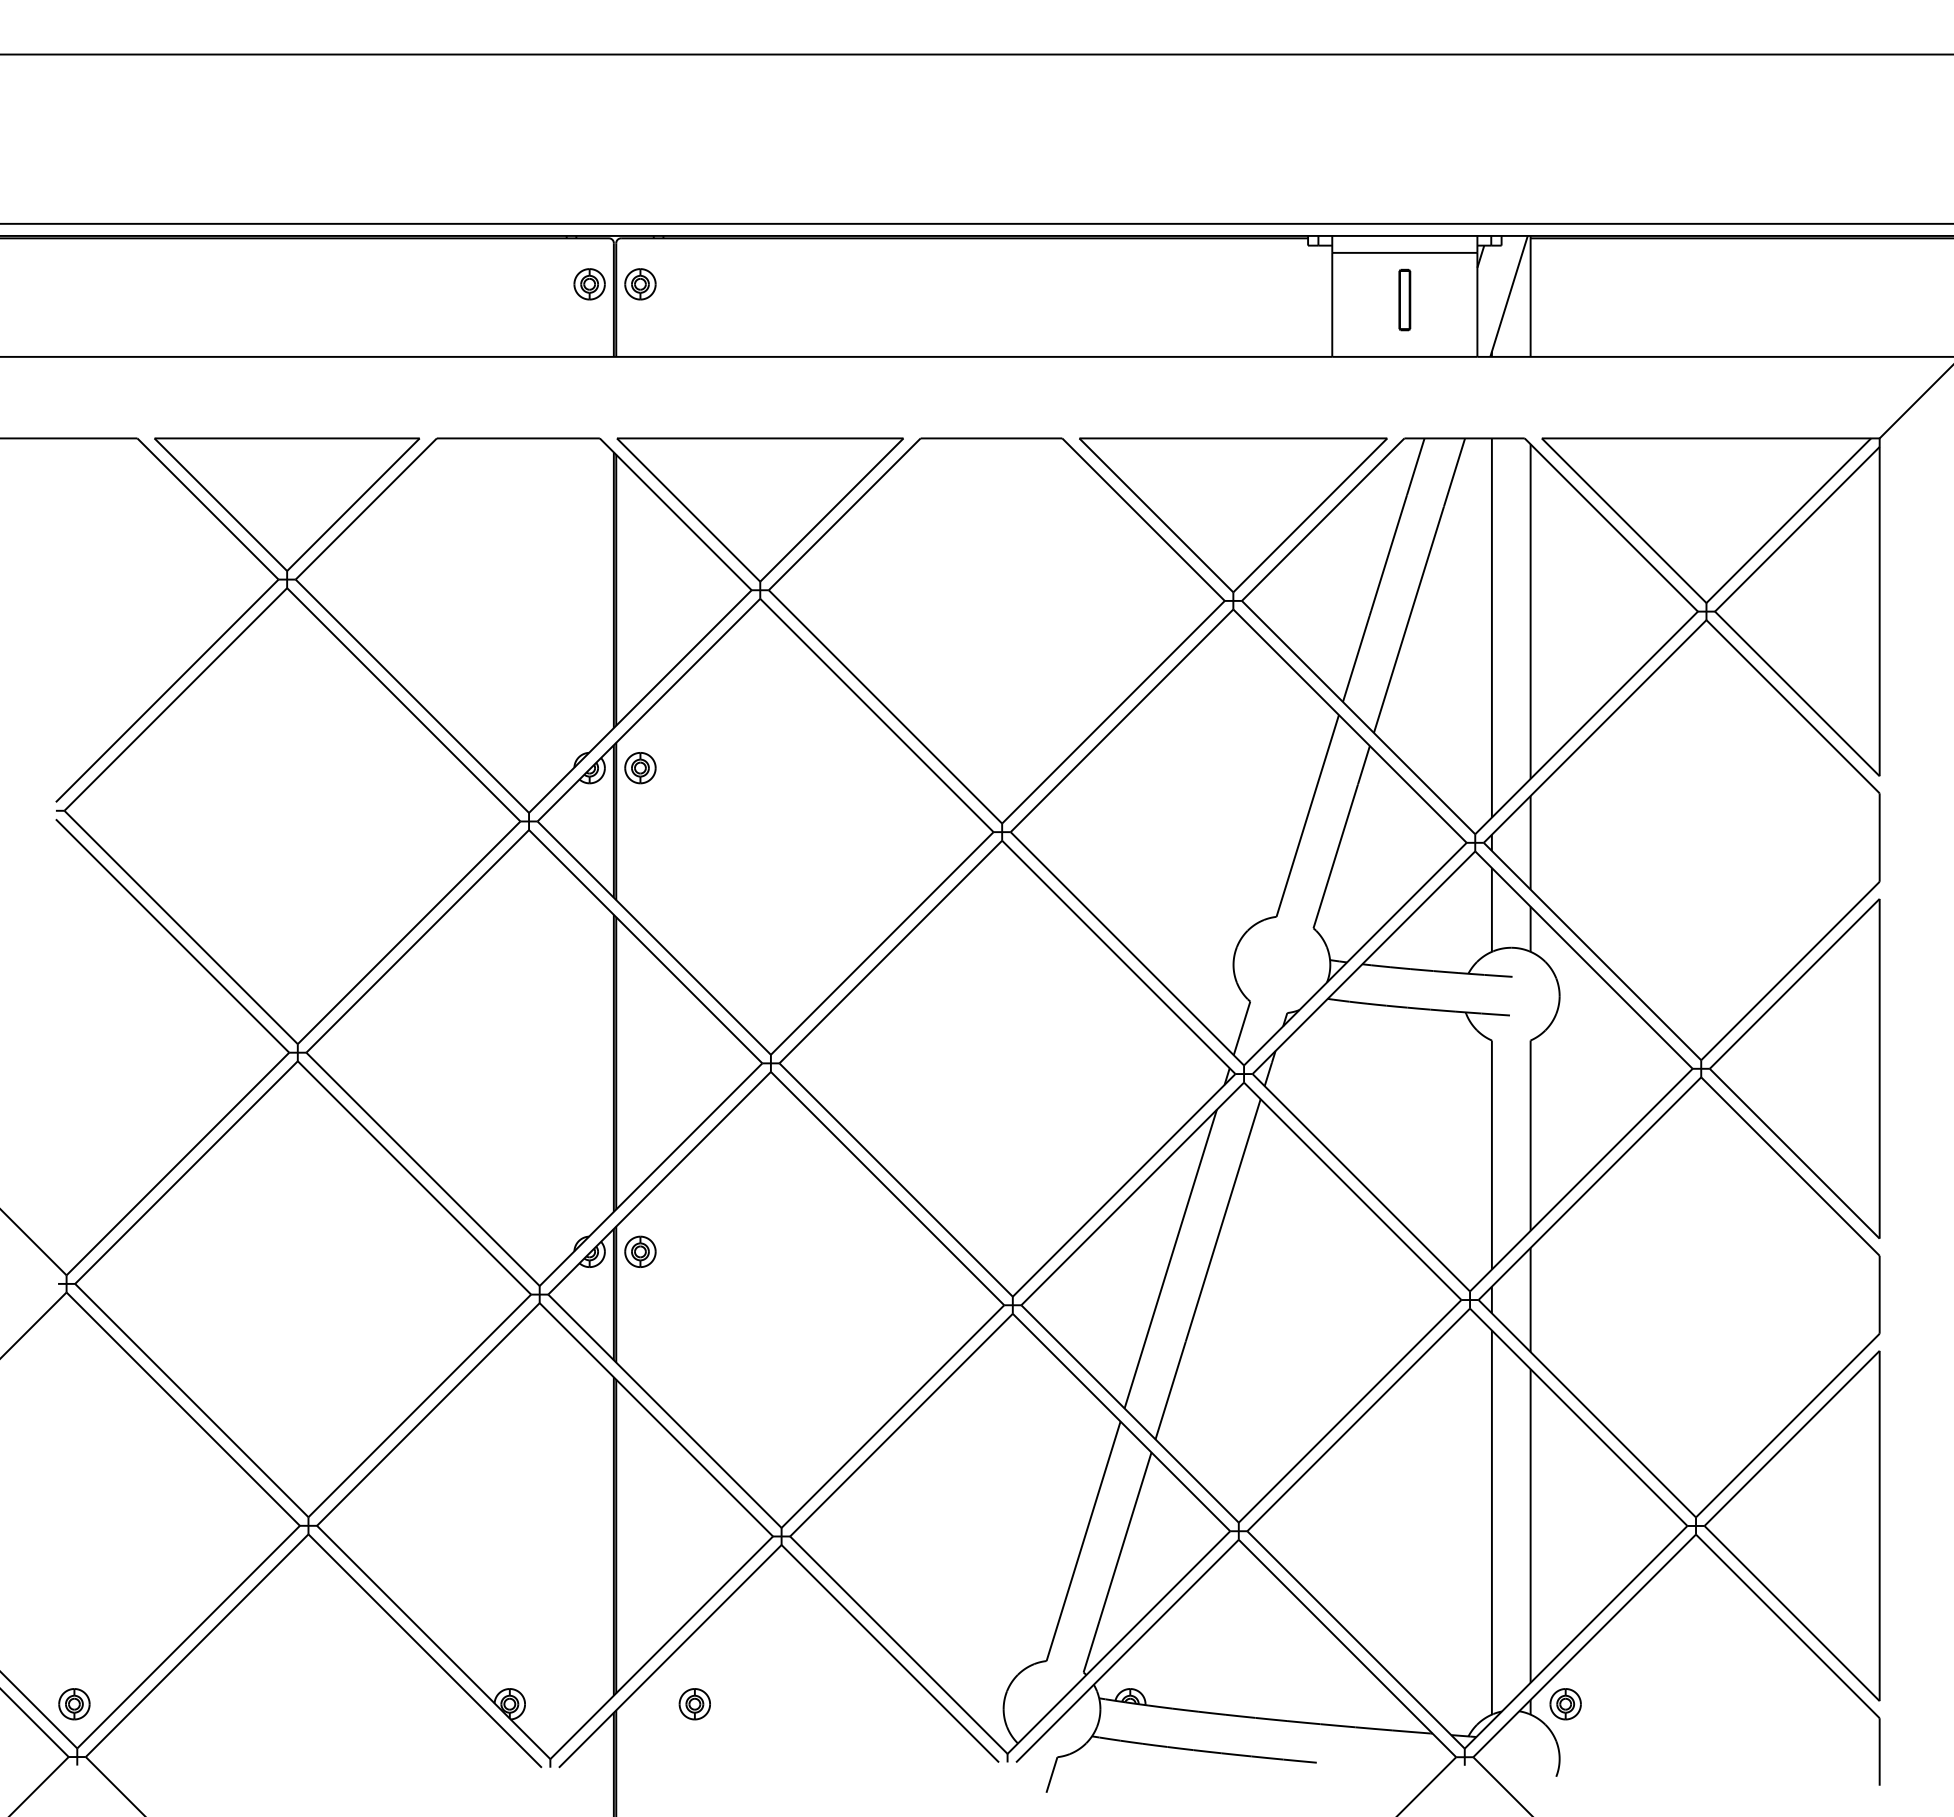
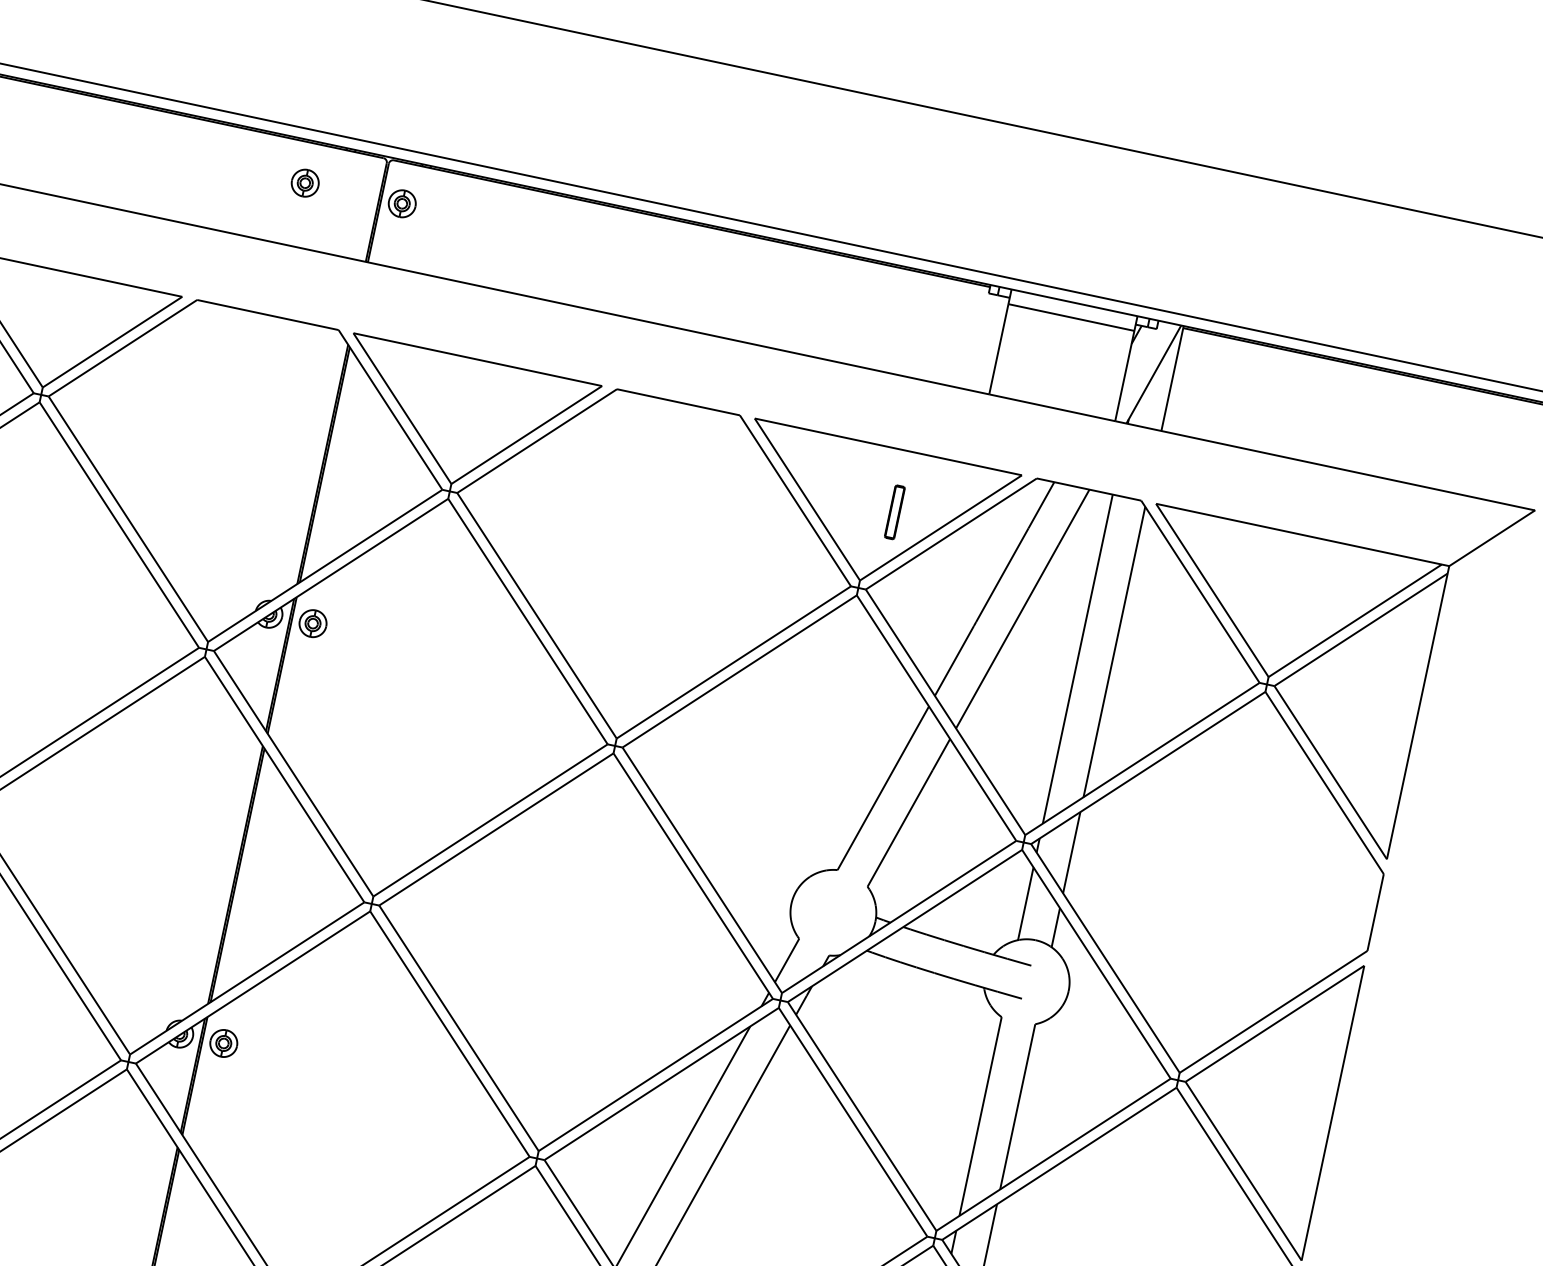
part: (589, 284) -> (305, 183), moved
part: (1404, 299) -> (894, 511), moved

